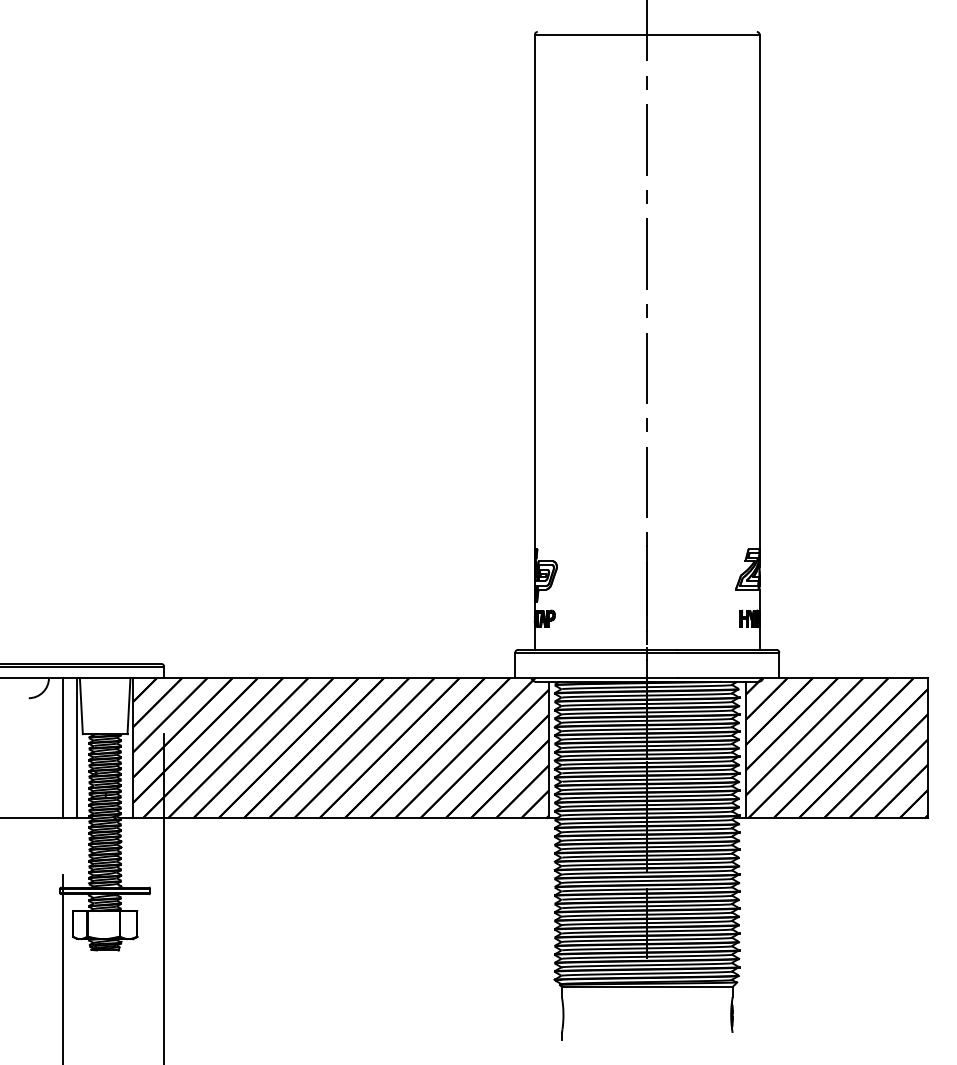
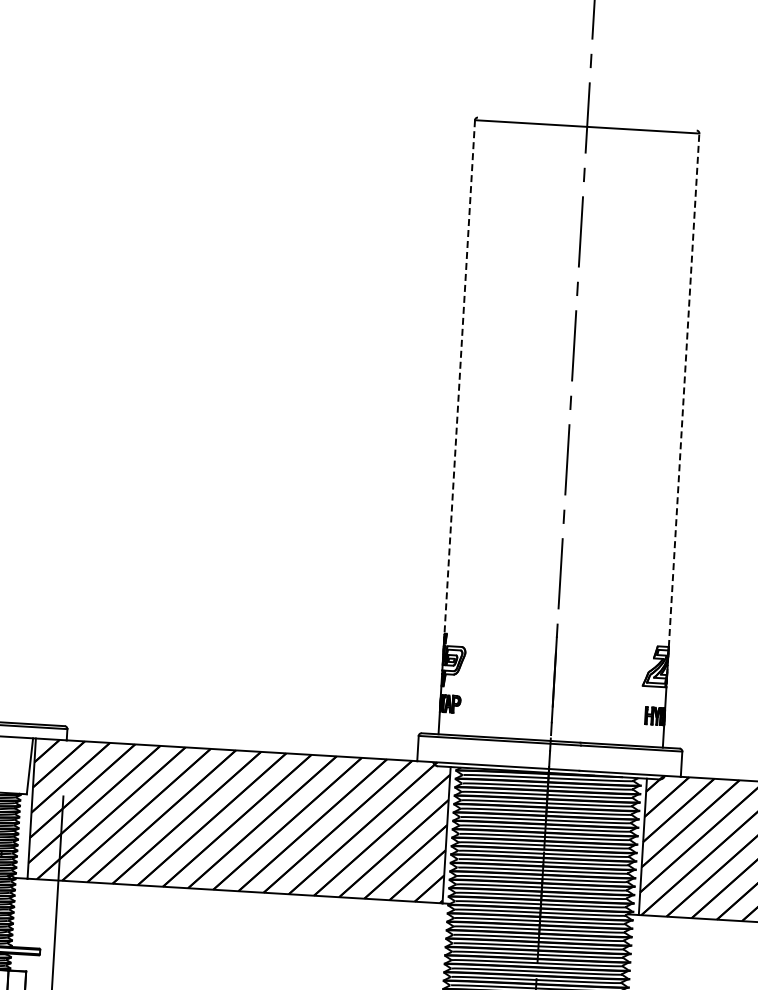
line: (759, 291) -> (683, 389), solid -> dashed
line: (534, 292) -> (459, 377), solid -> dashed

